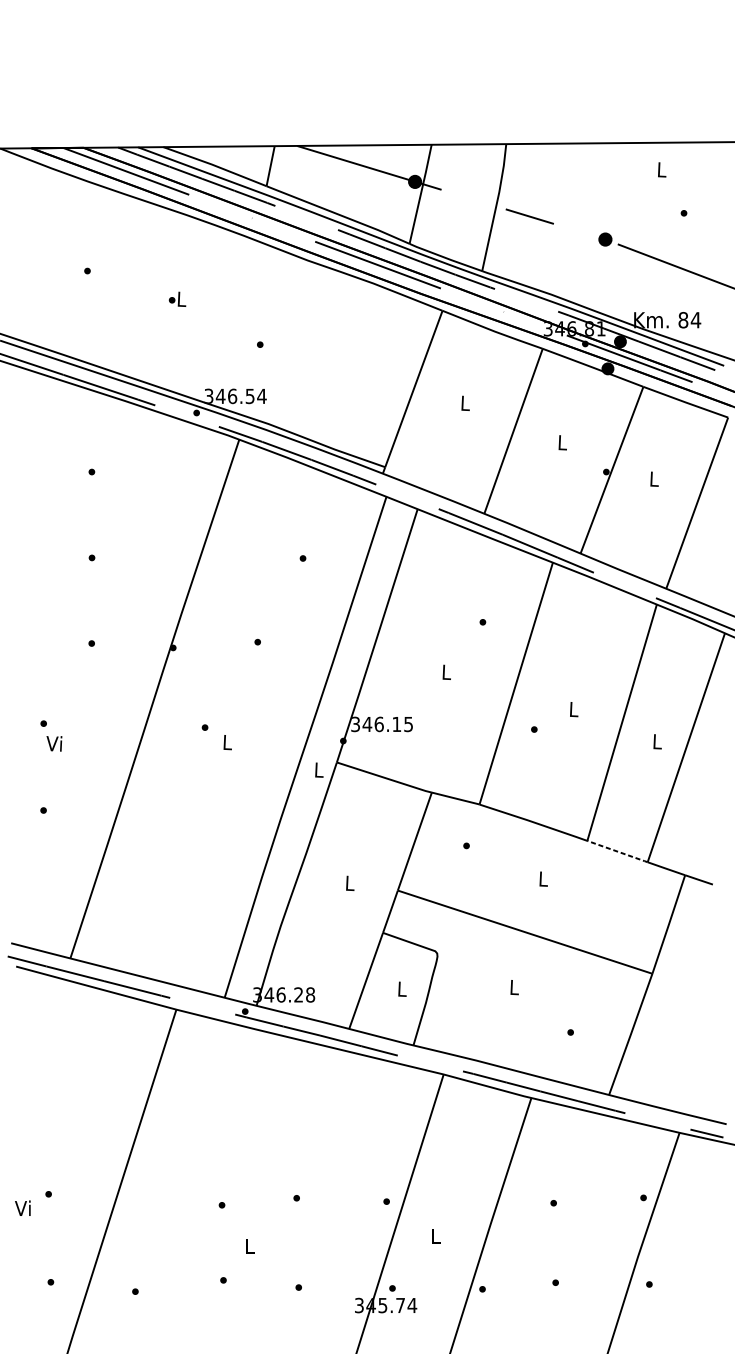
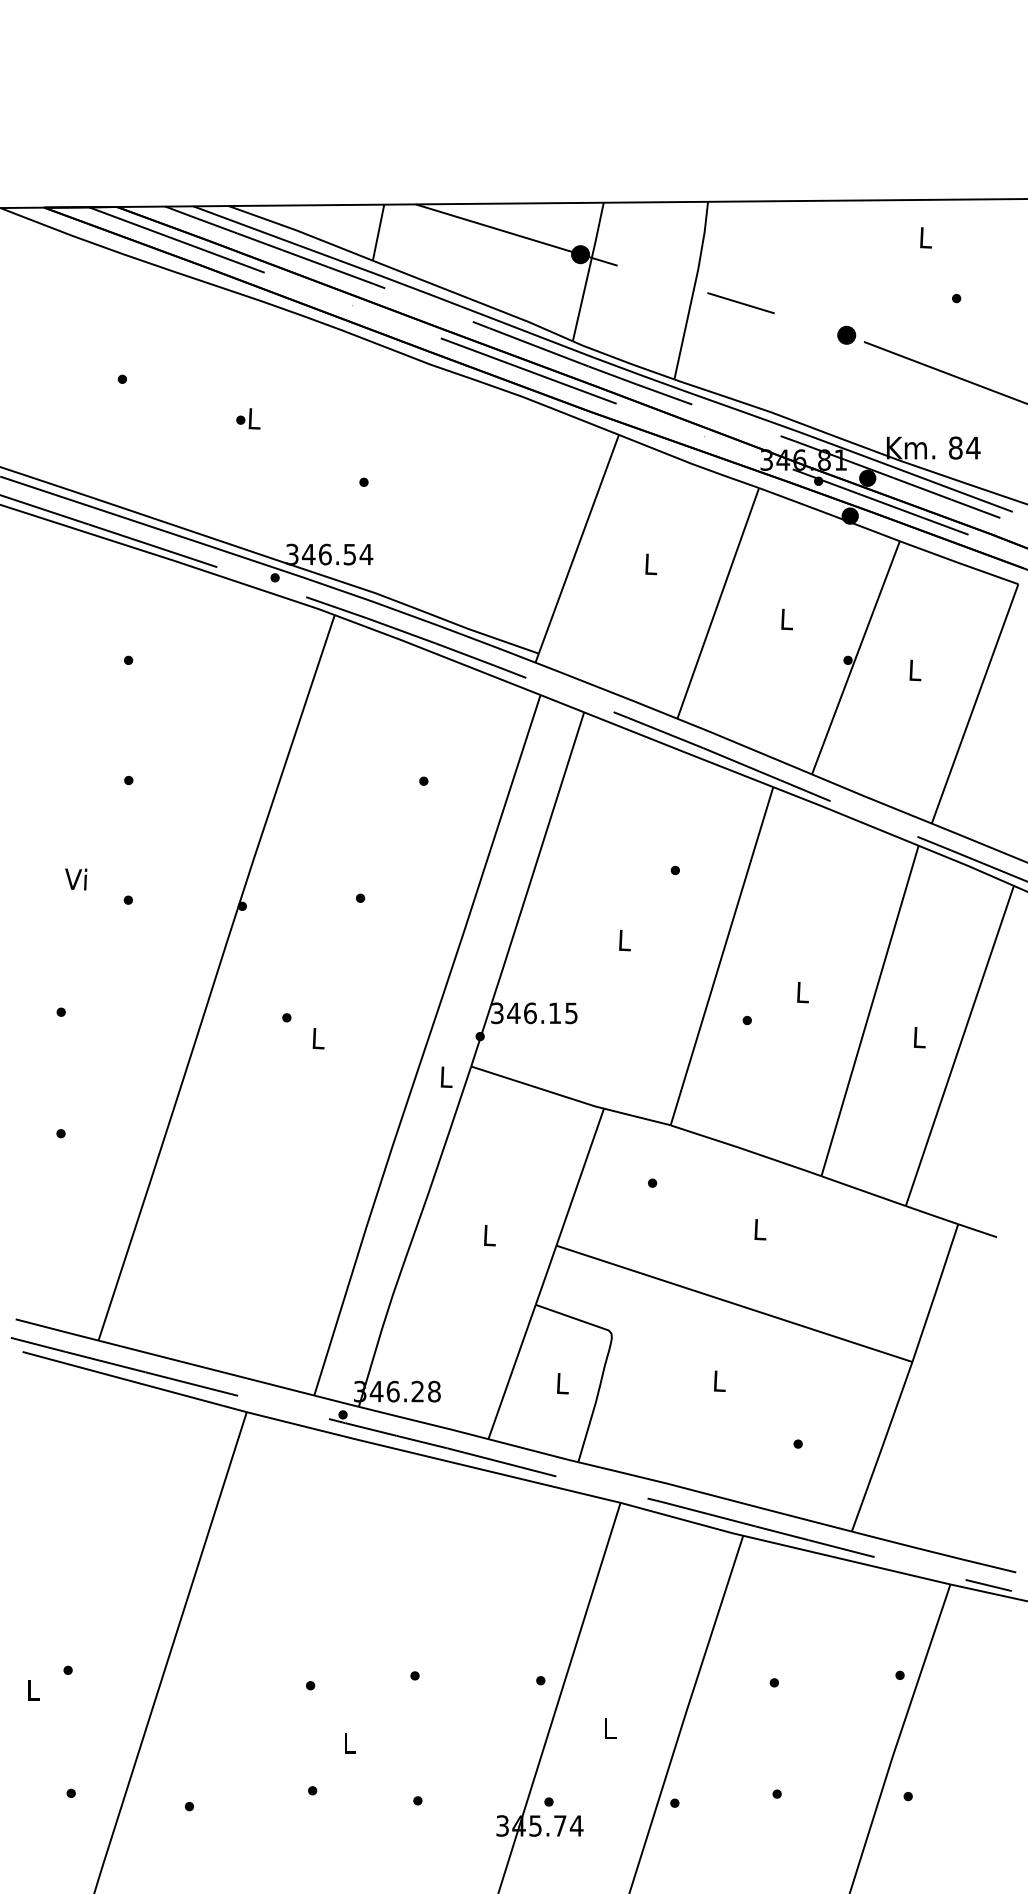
text: (54, 743) -> (76, 879), moved
line: (617, 851) -> (863, 1191), dashed -> solid
text: (22, 1207) -> (31, 1689), Vi -> L

